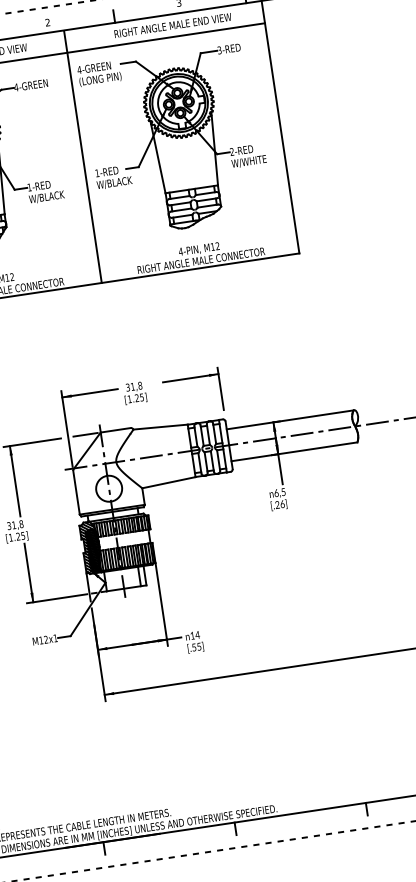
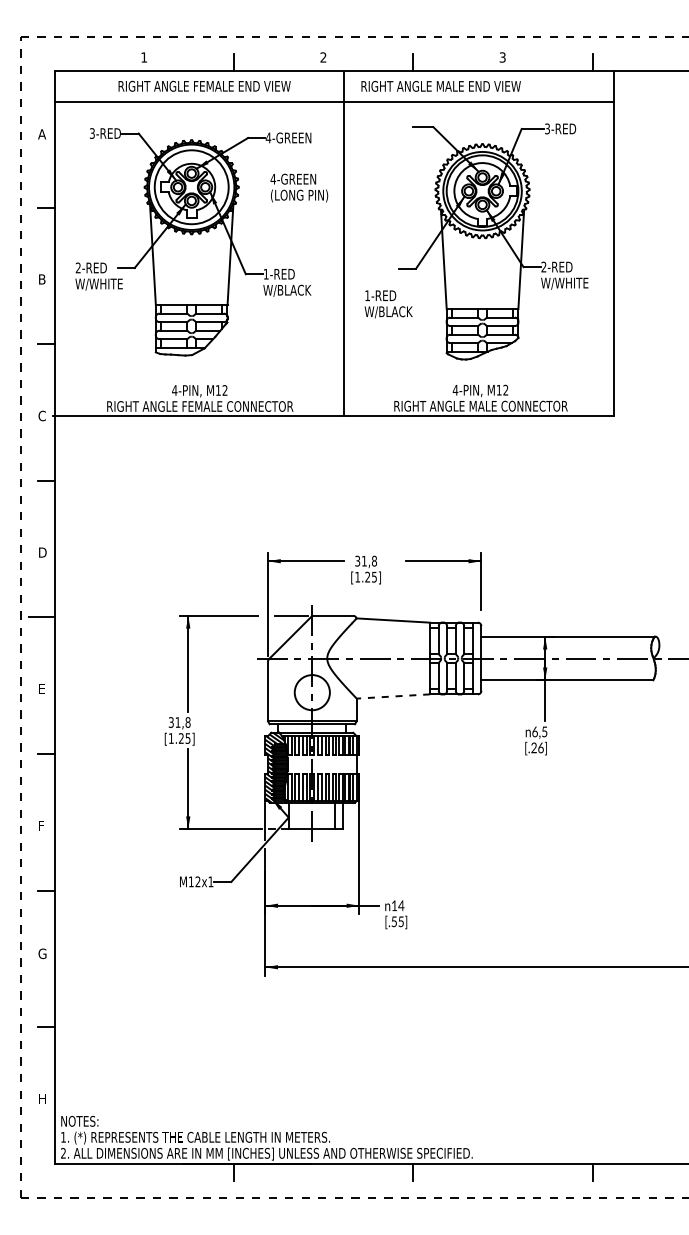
text: (172, 25) -> (440, 86), moved
text: (99, 73) -> (299, 187), moved
text: (113, 177) -> (388, 304), moved
line: (168, 482) -> (393, 696), solid -> dashed

